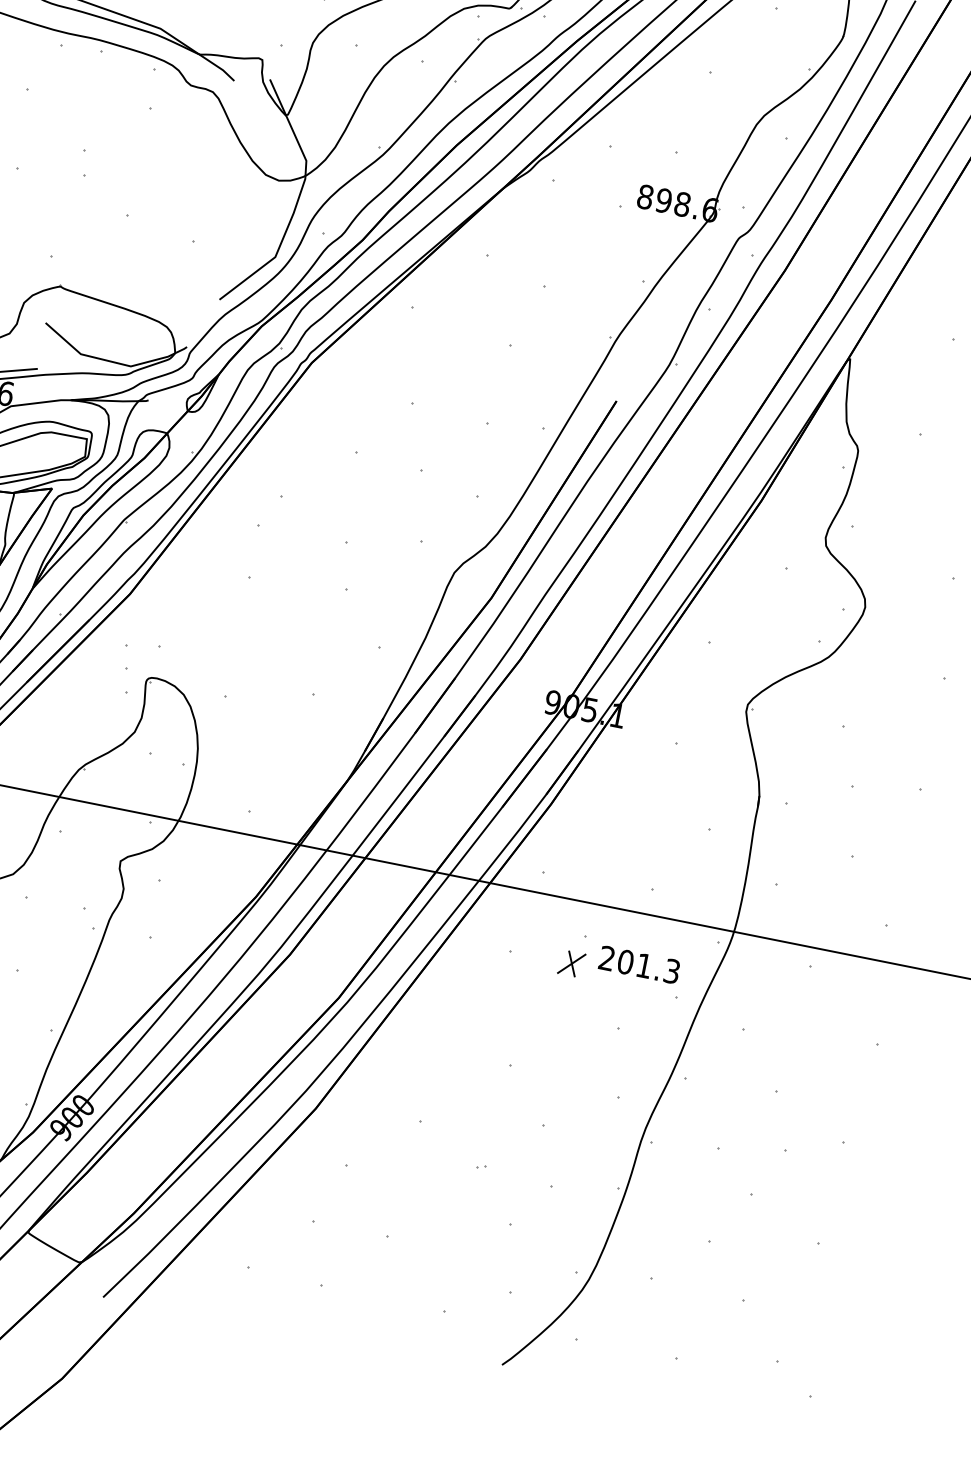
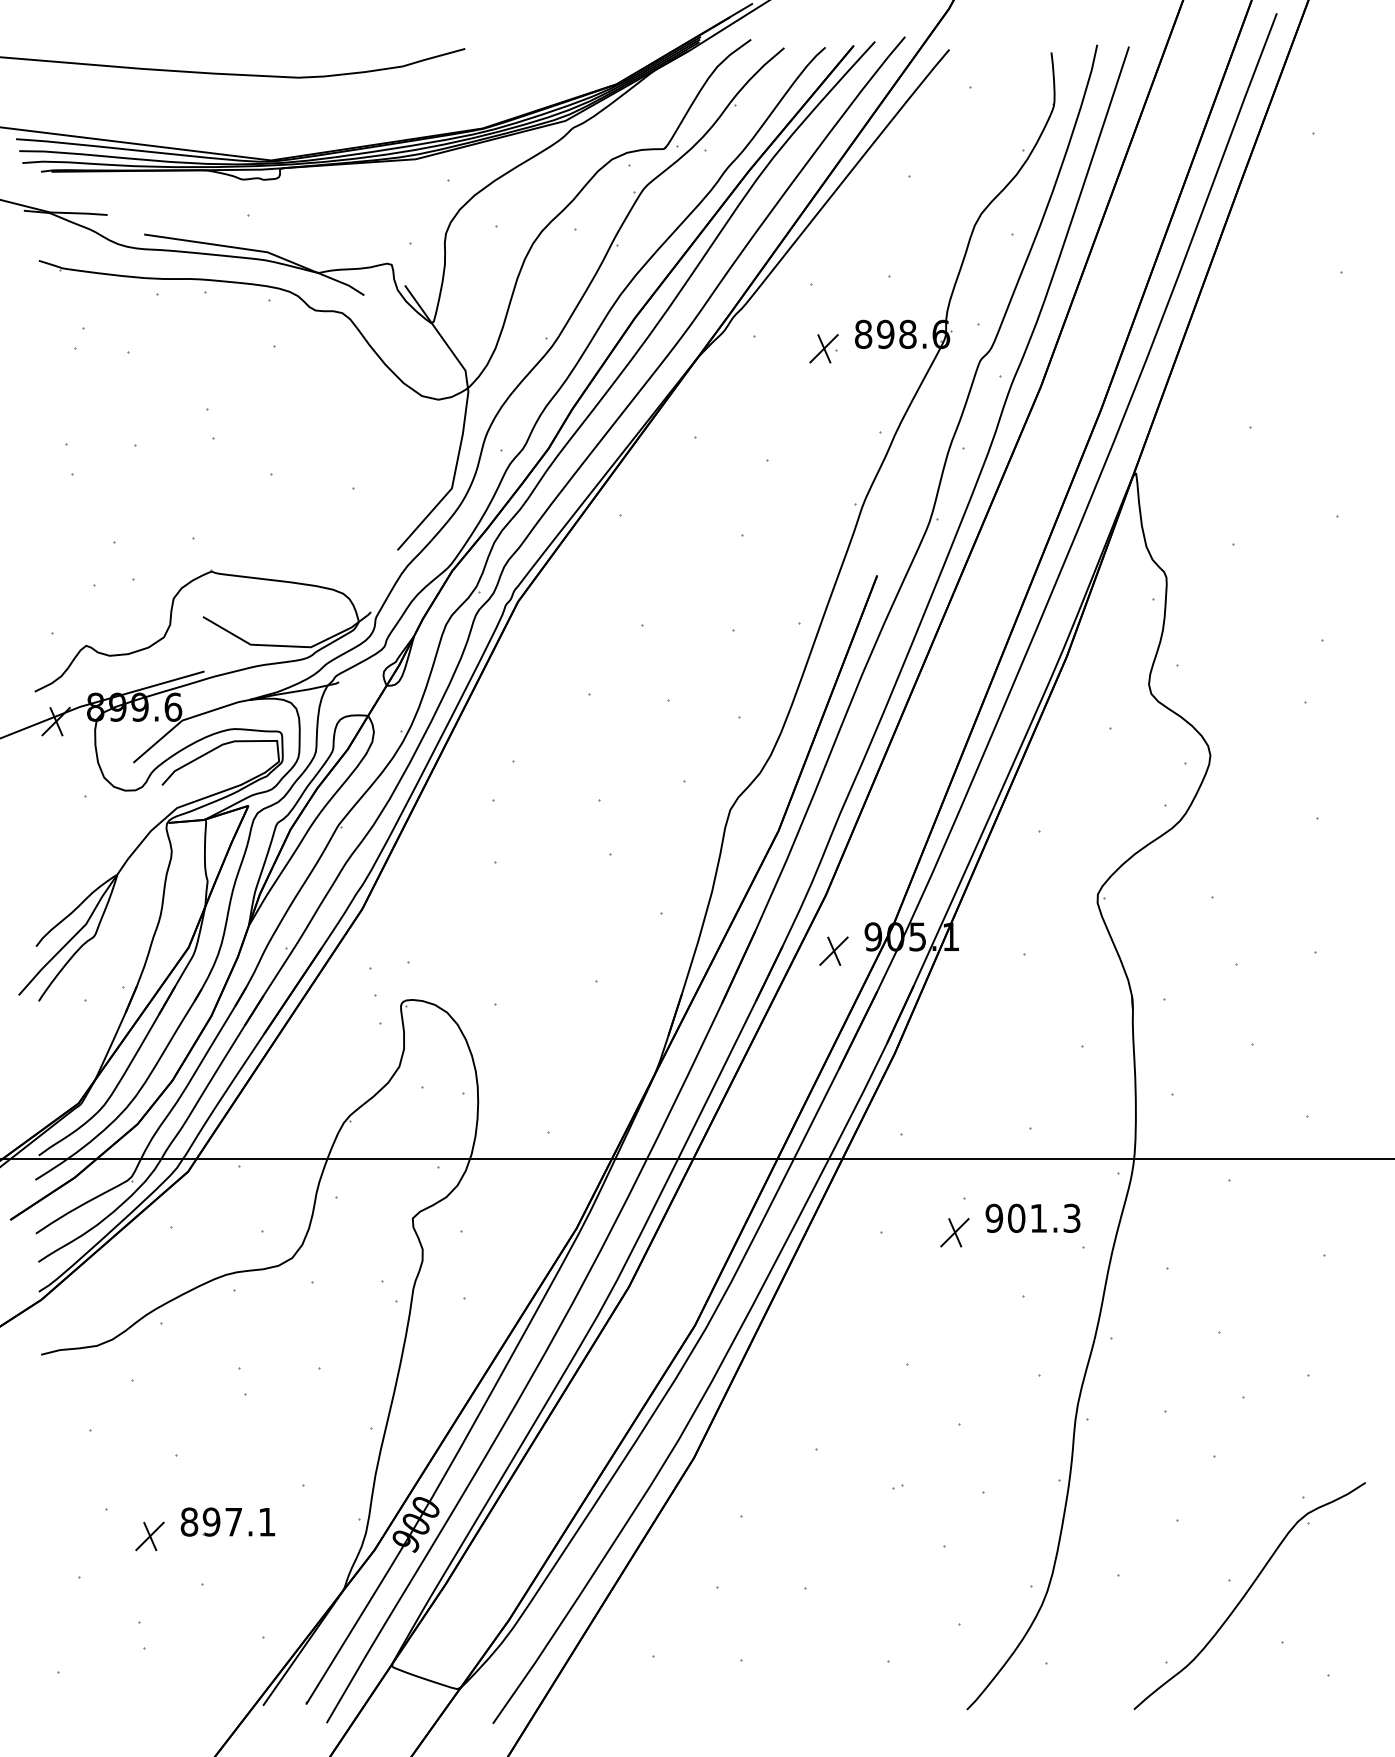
part: (609, 202) -> (823, 348), added
part: (517, 707) -> (833, 950), added
text: (607, 958) -> (994, 1218), 201.3 -> 901.3
part: (757, 1317) -> (1249, 1596), added

